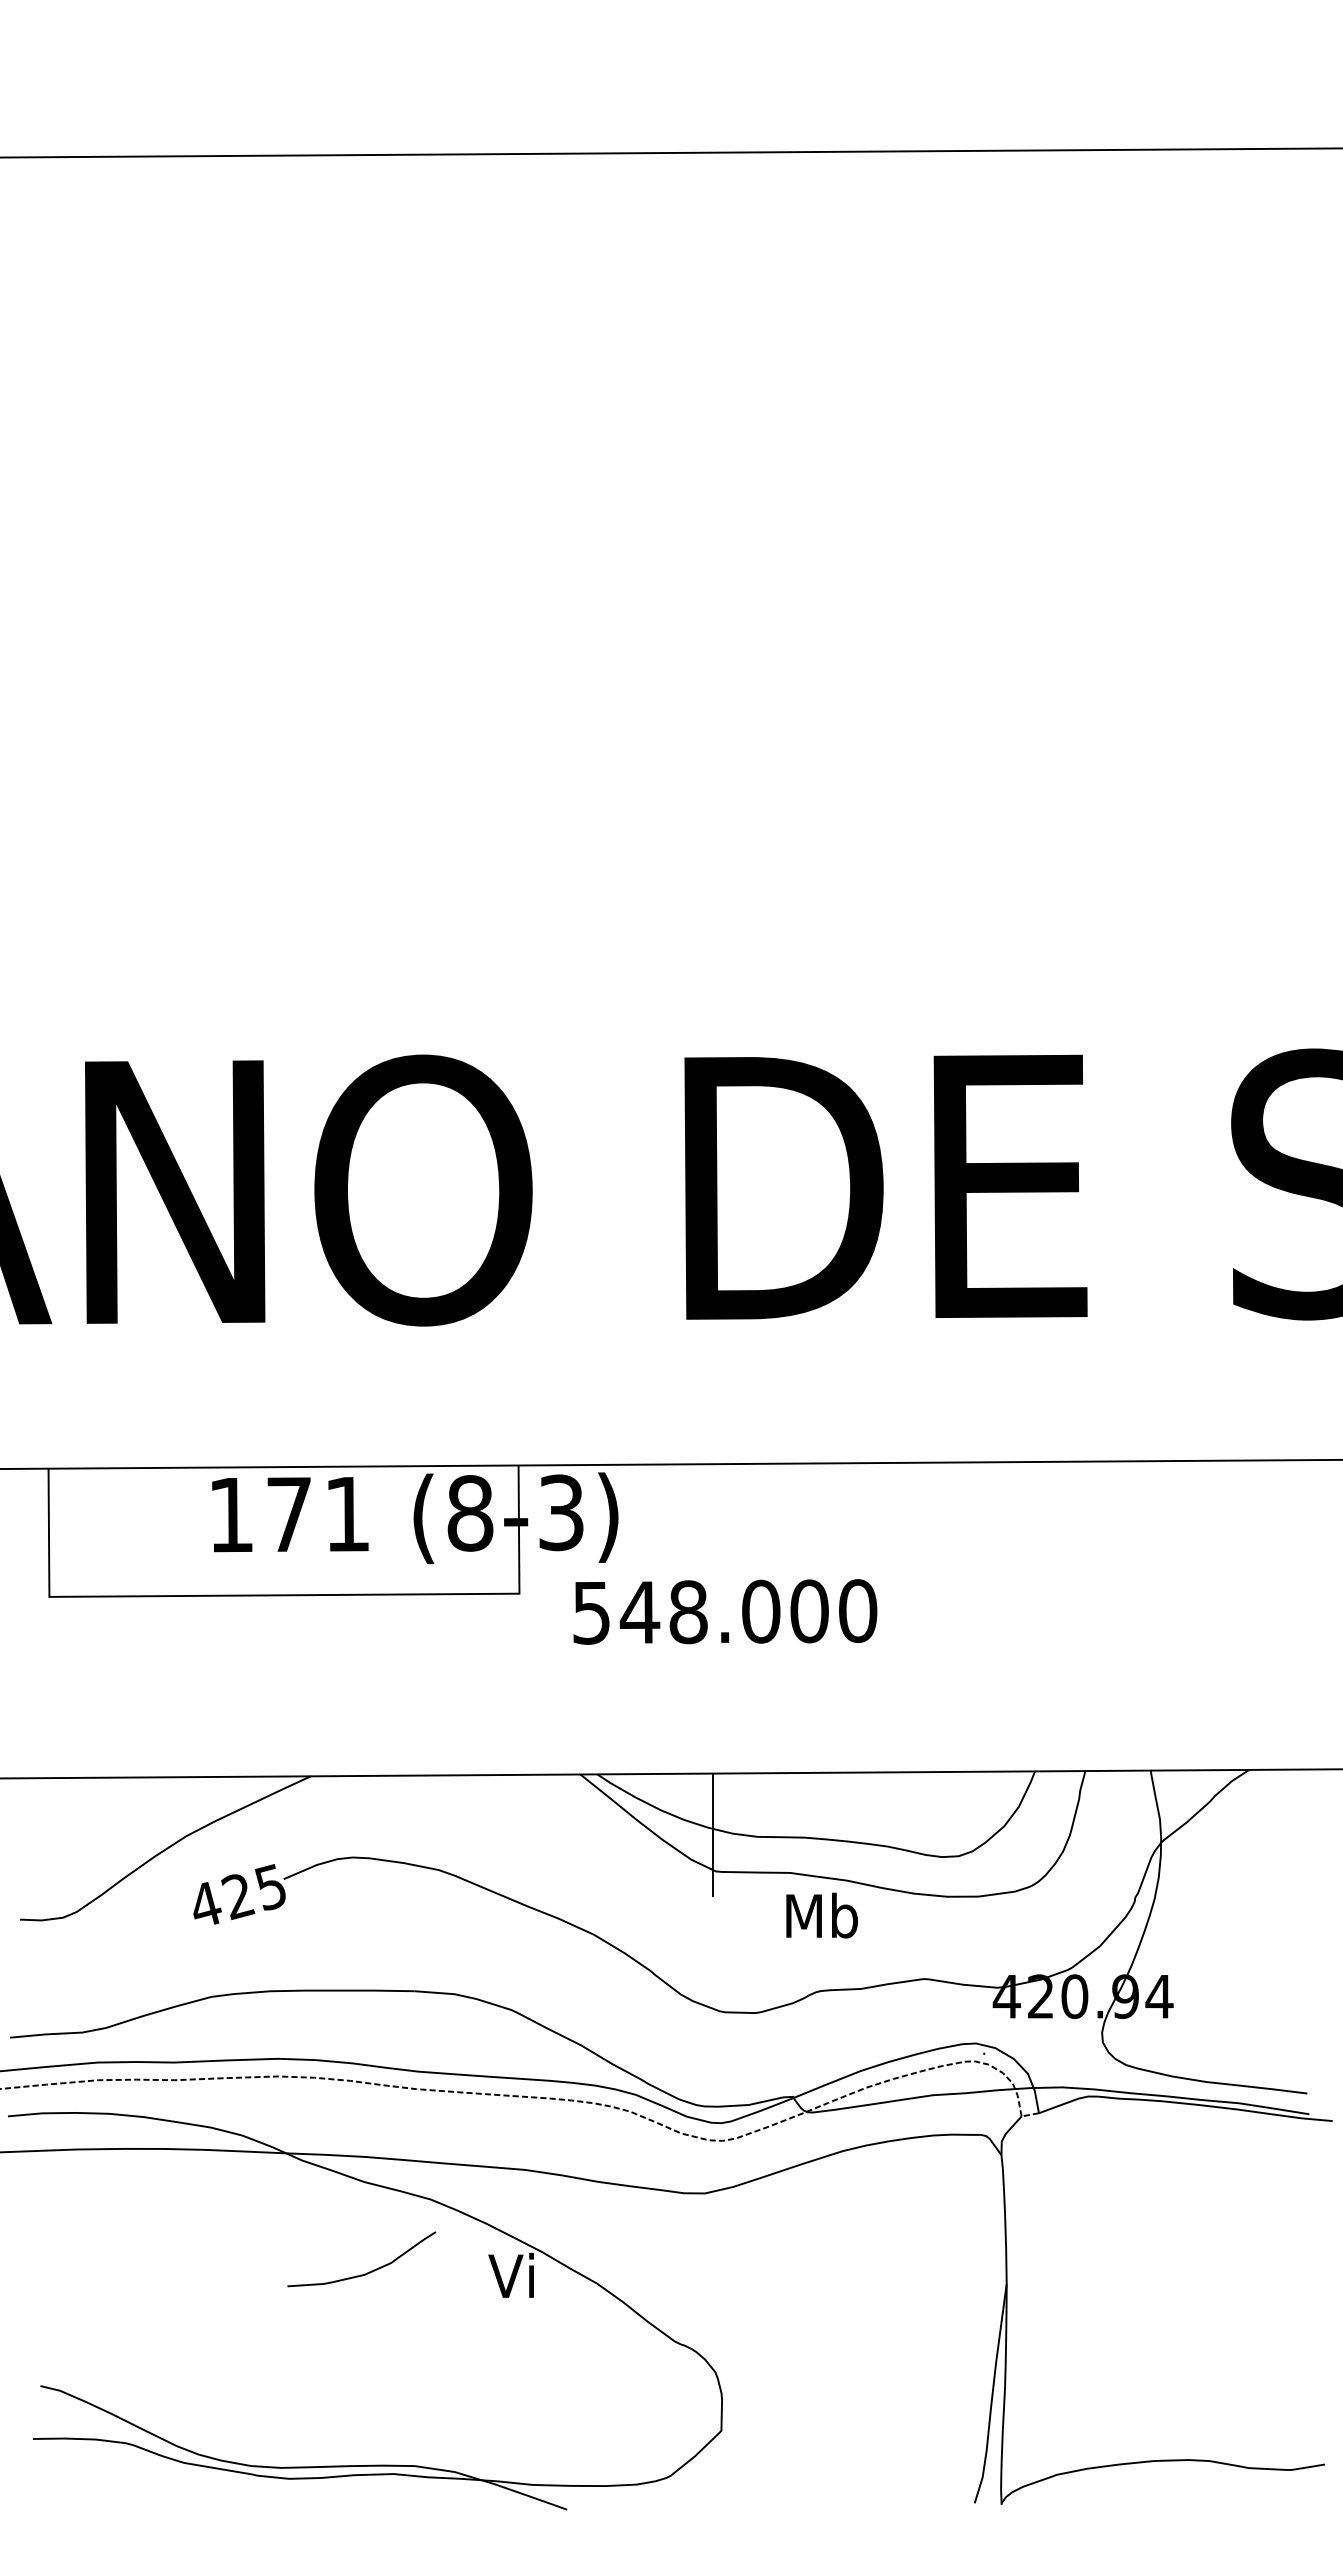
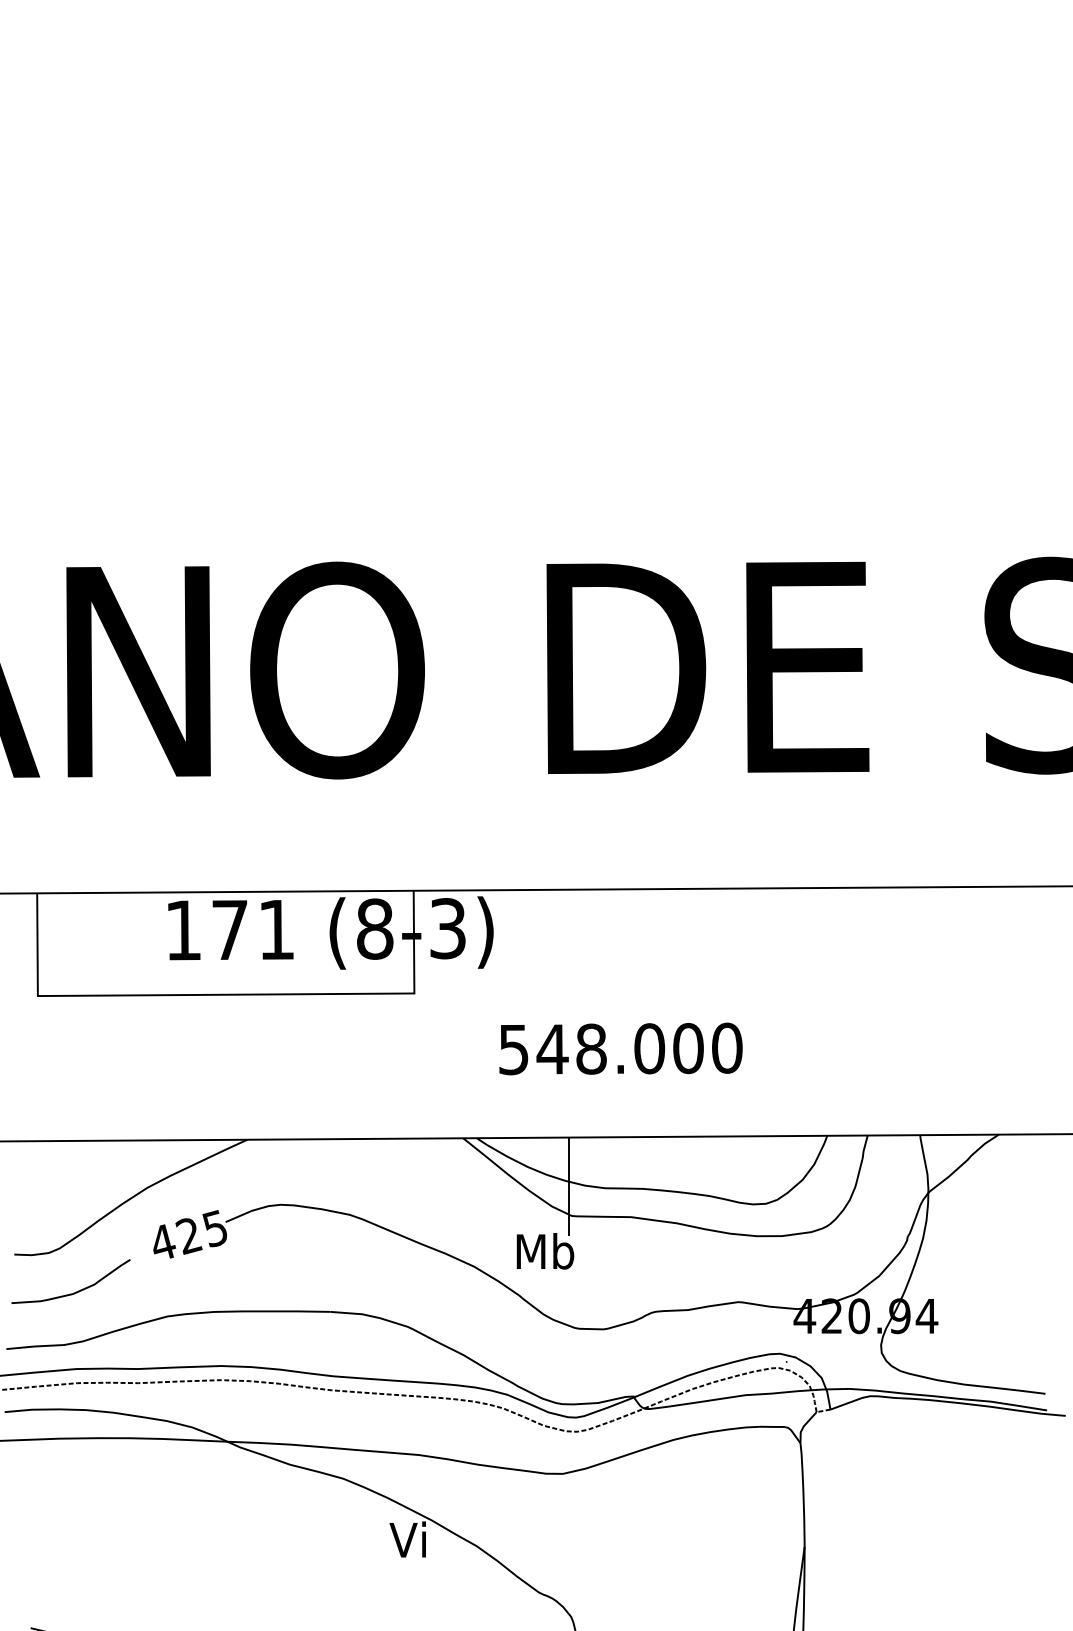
text: (725, 1611) -> (621, 1048), moved
text: (821, 1915) -> (544, 1251), moved
curve: (367, 2272) -> (75, 1292), moved

